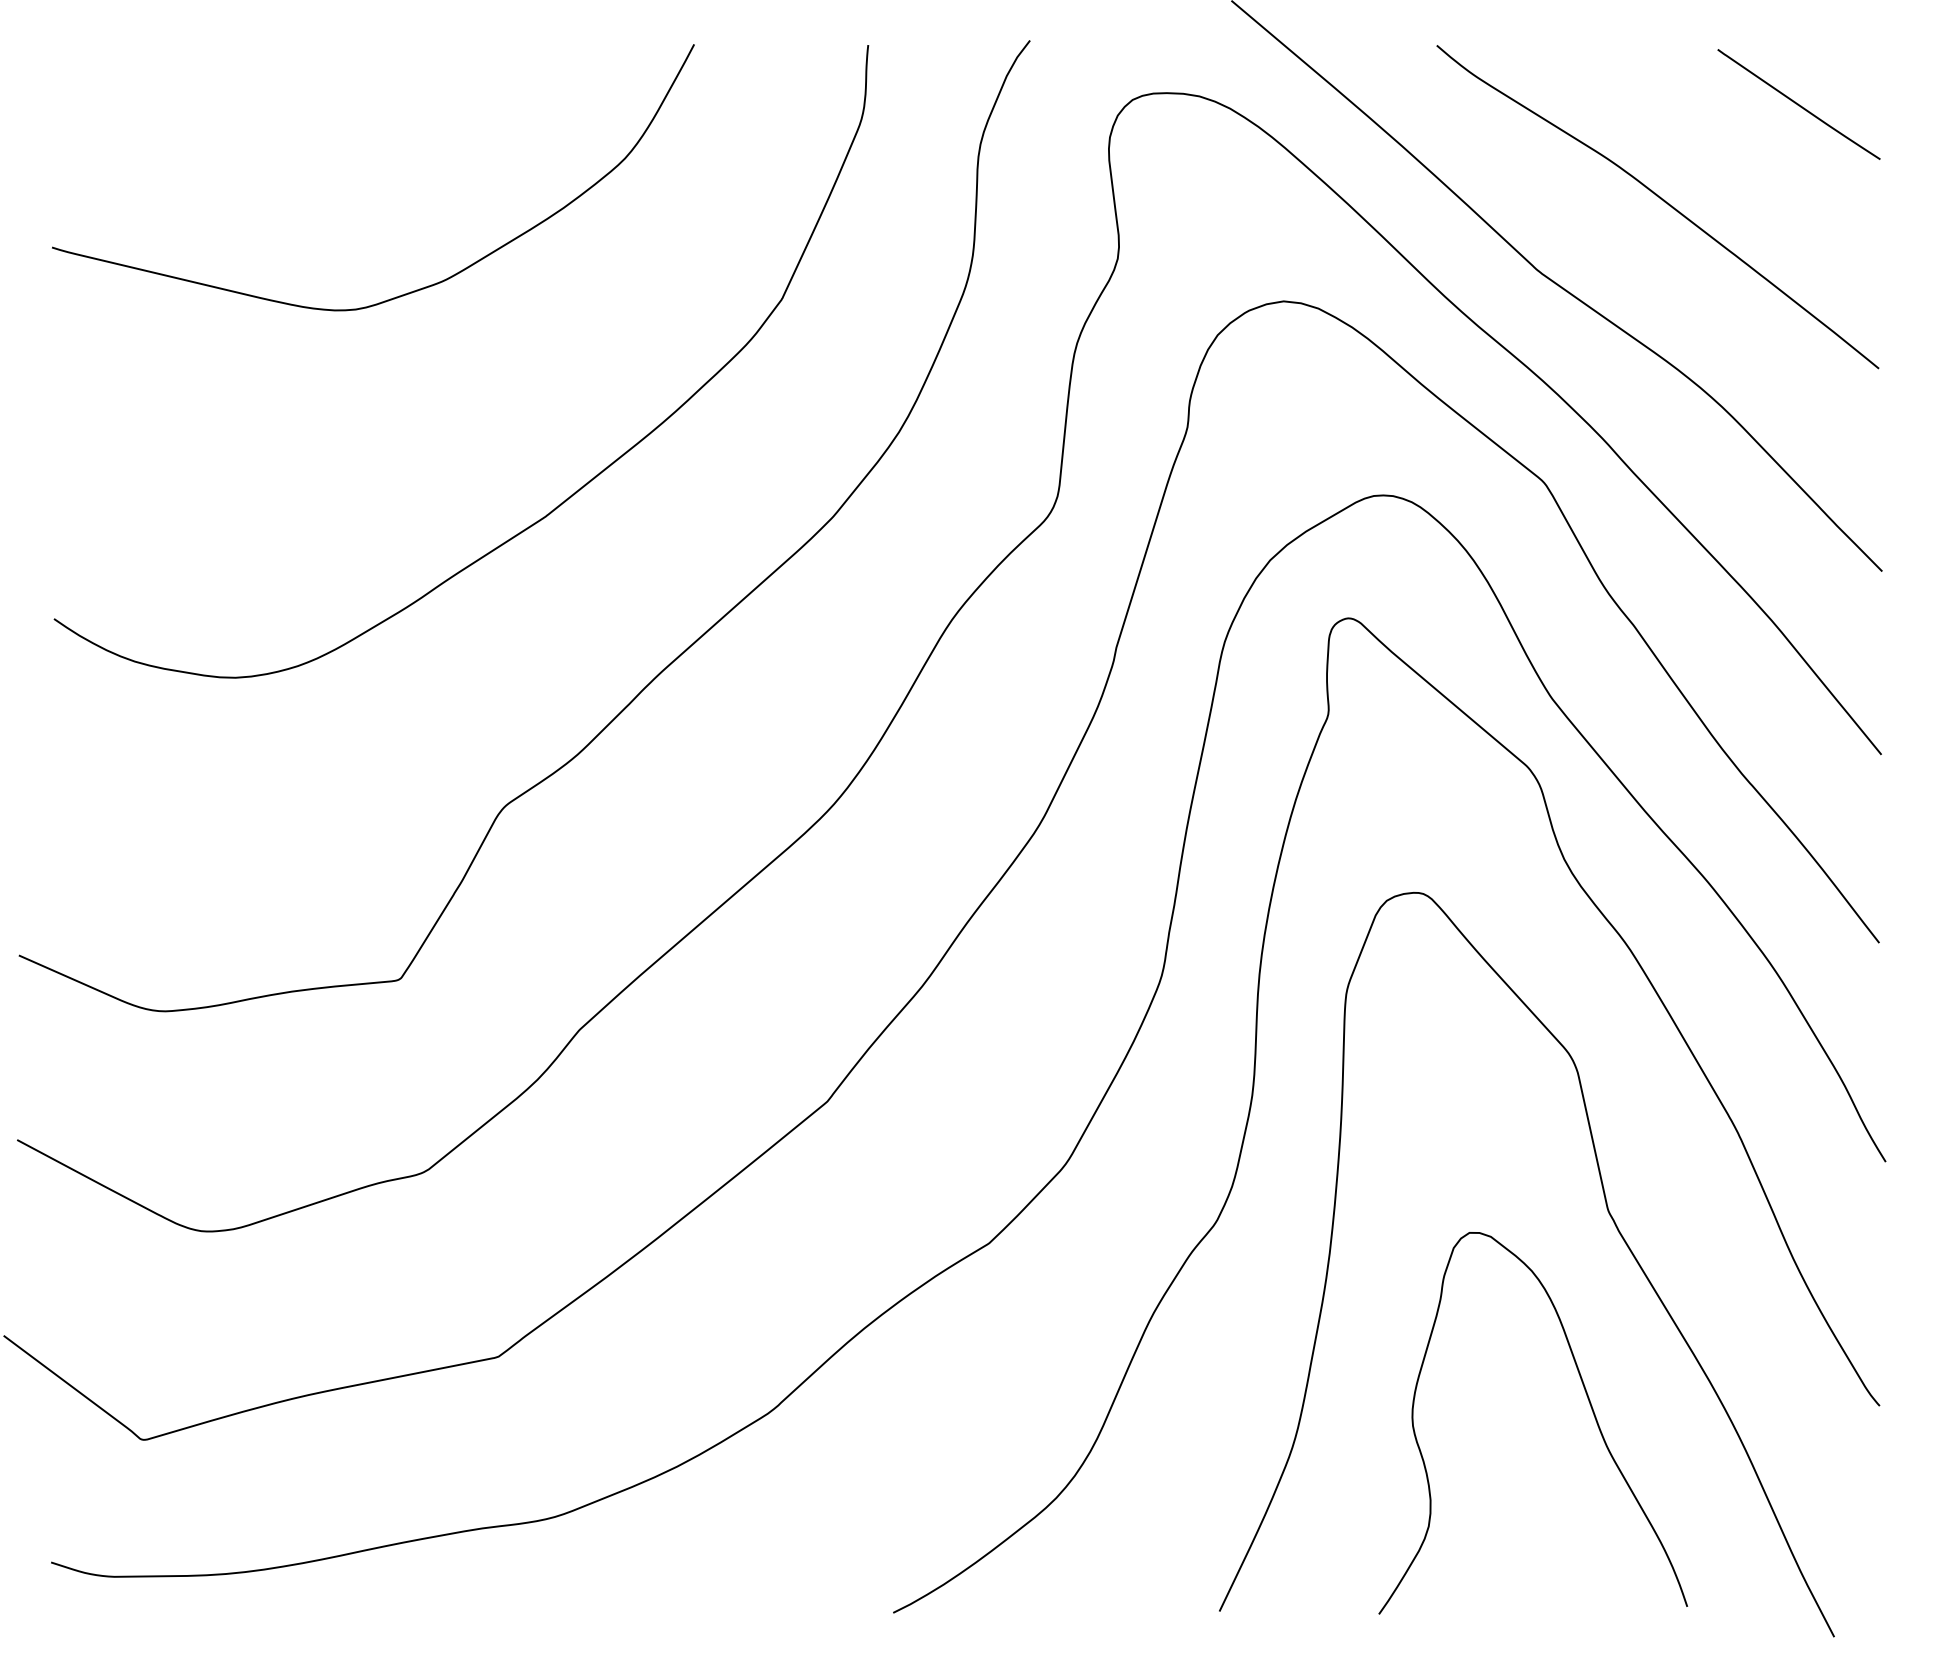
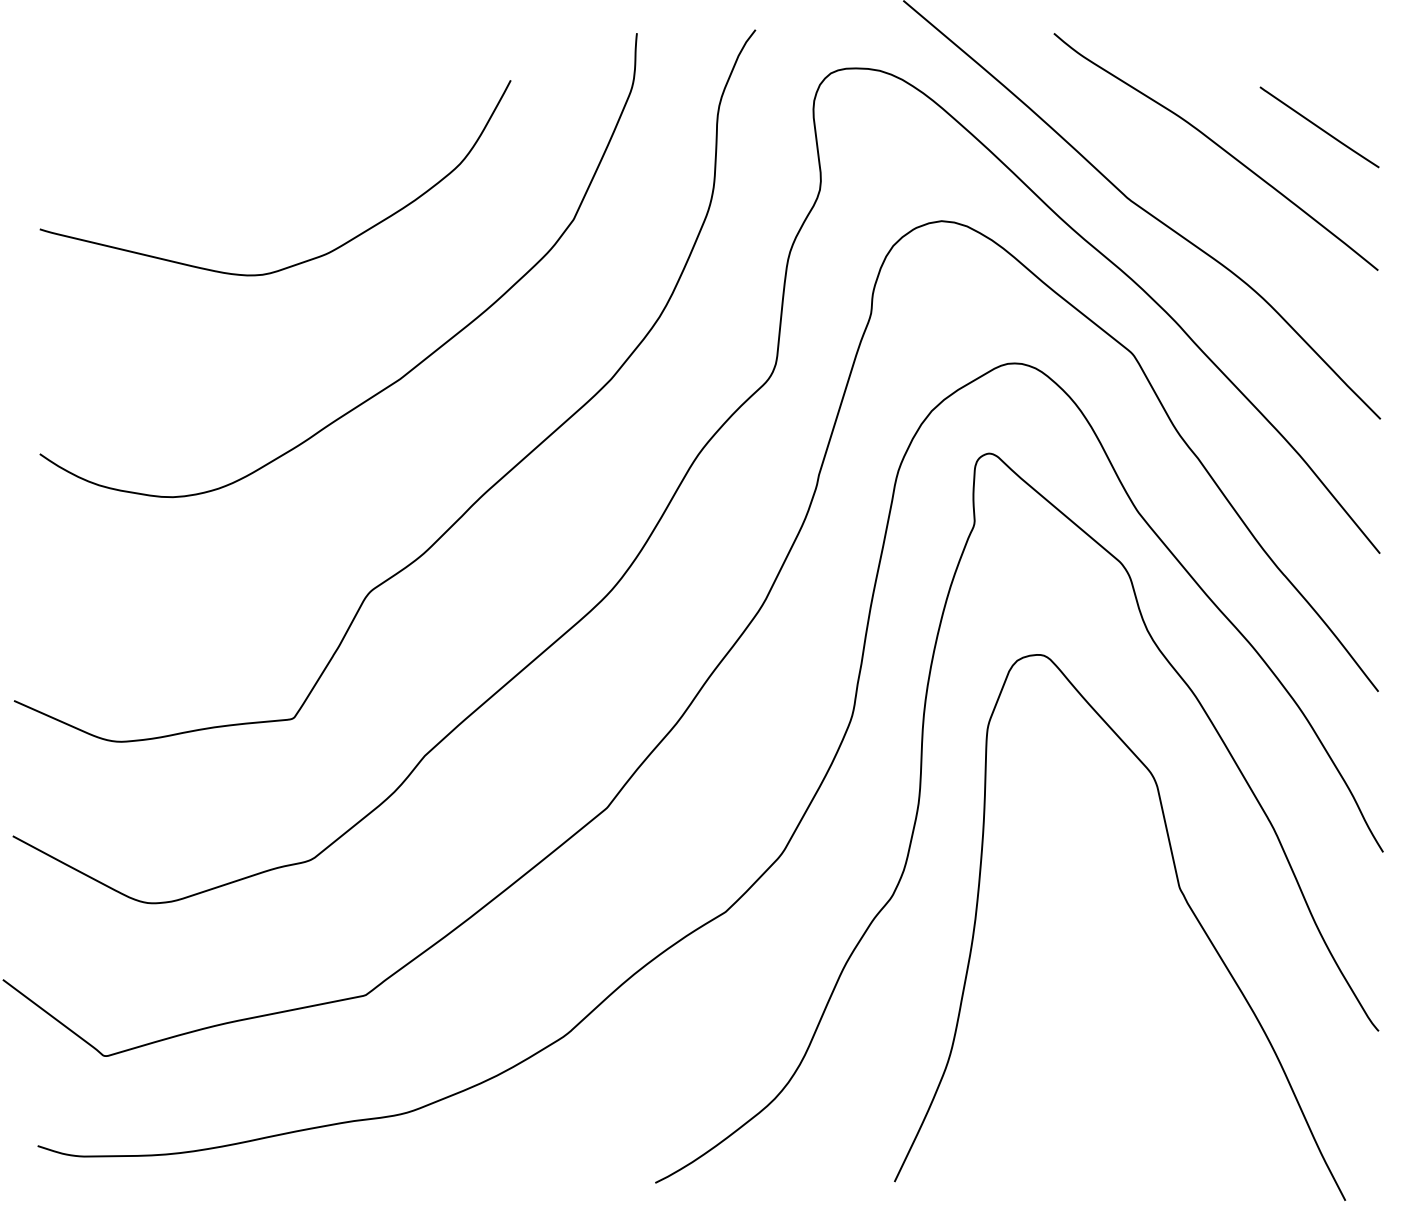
line: (1798, 104) -> (1319, 127), moved
curve: (410, 291) -> (302, 261), moved
curve: (1589, 1404) -> (1165, 1030), removed

